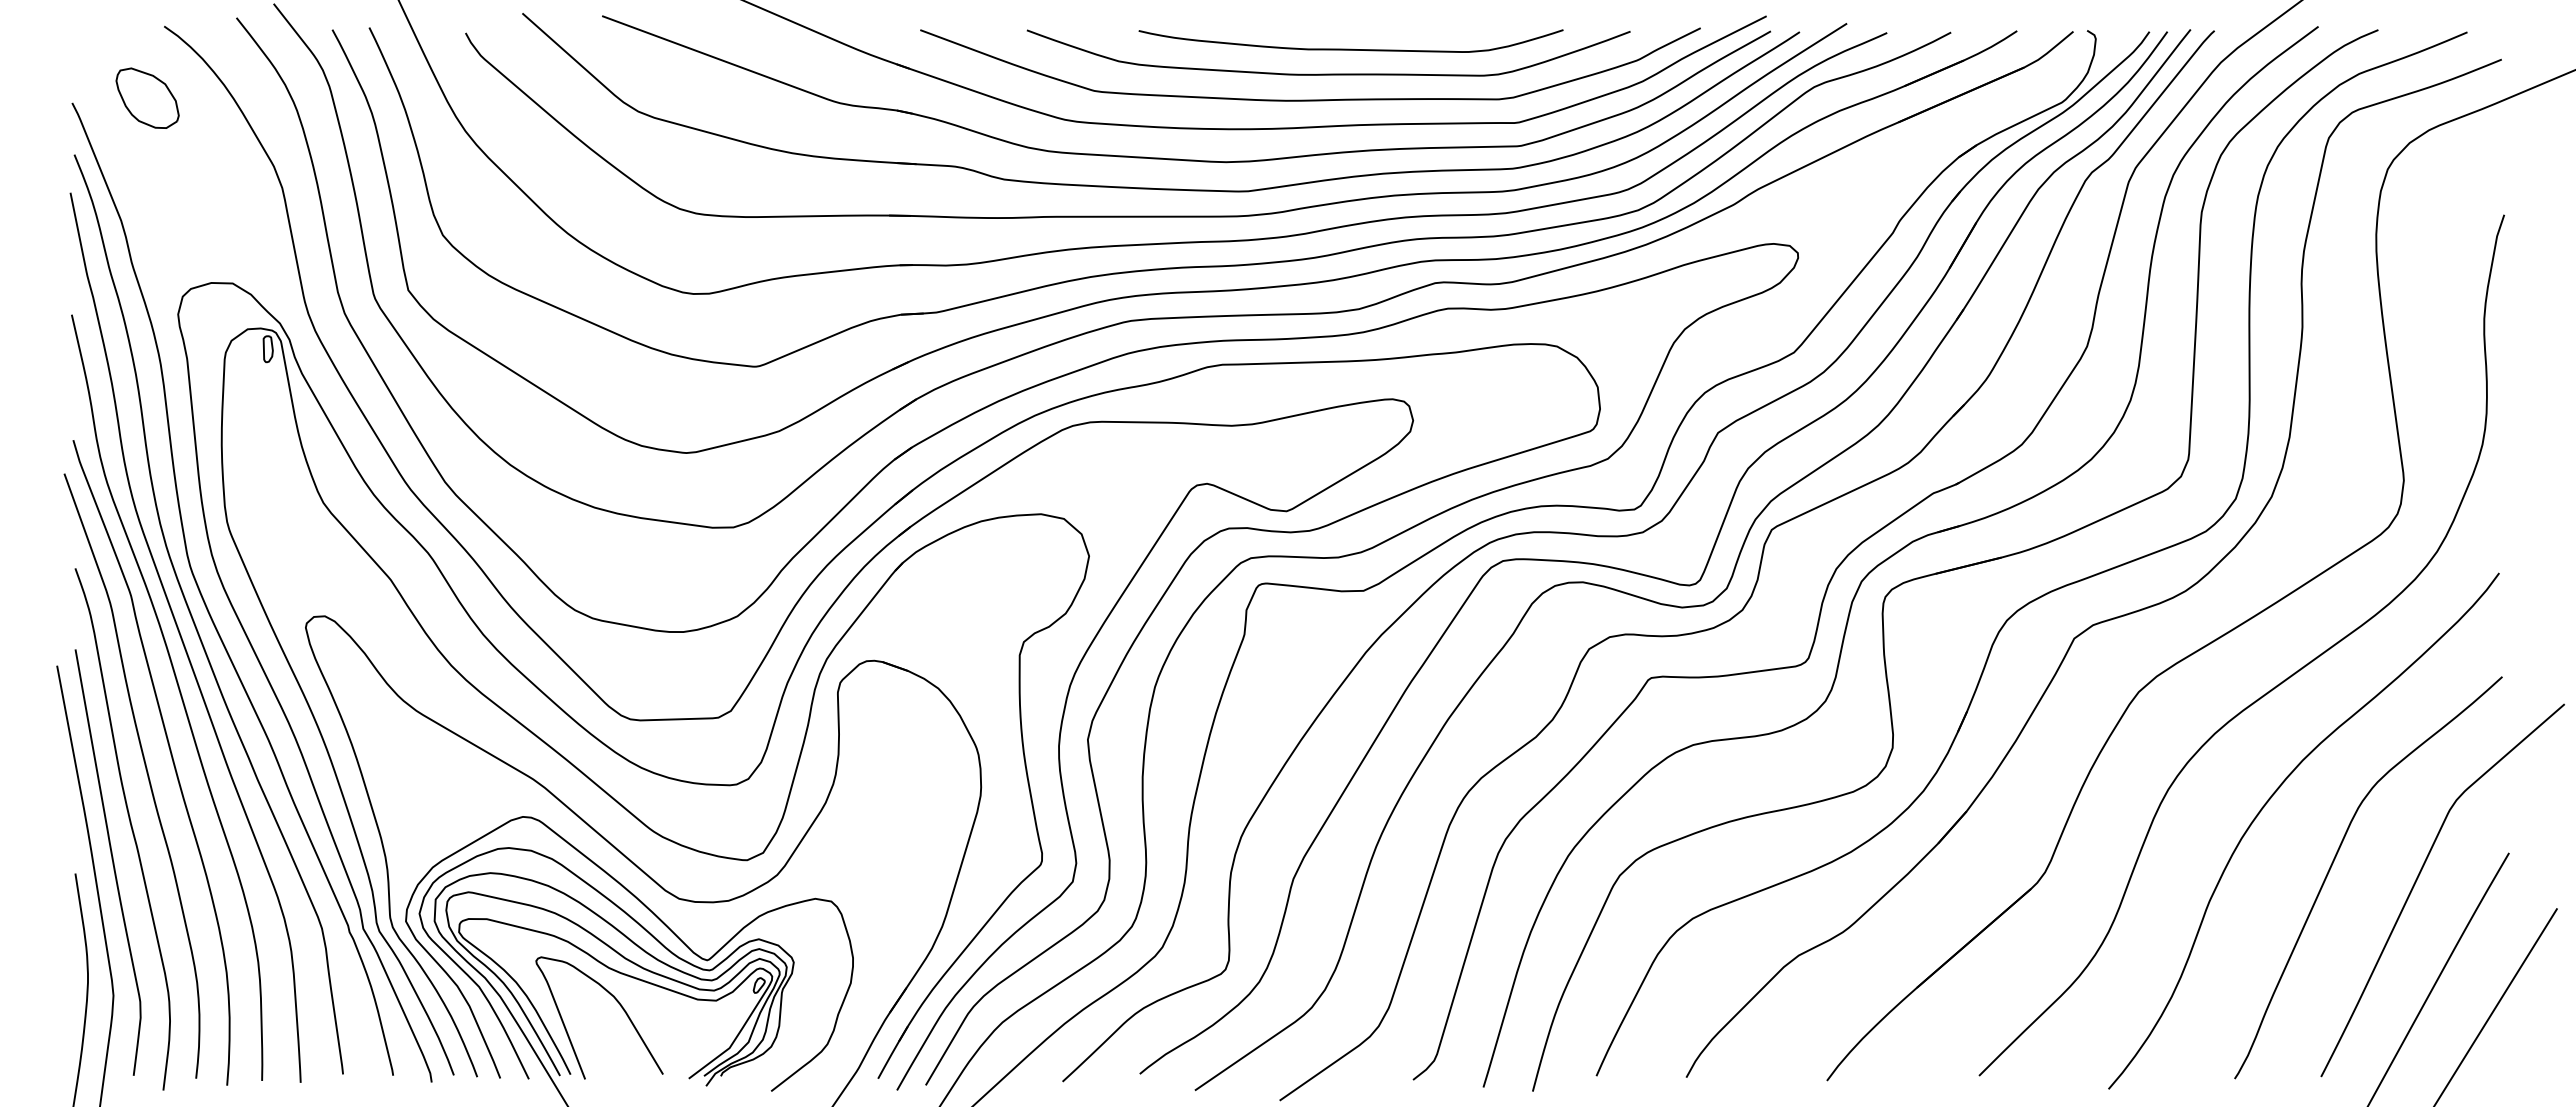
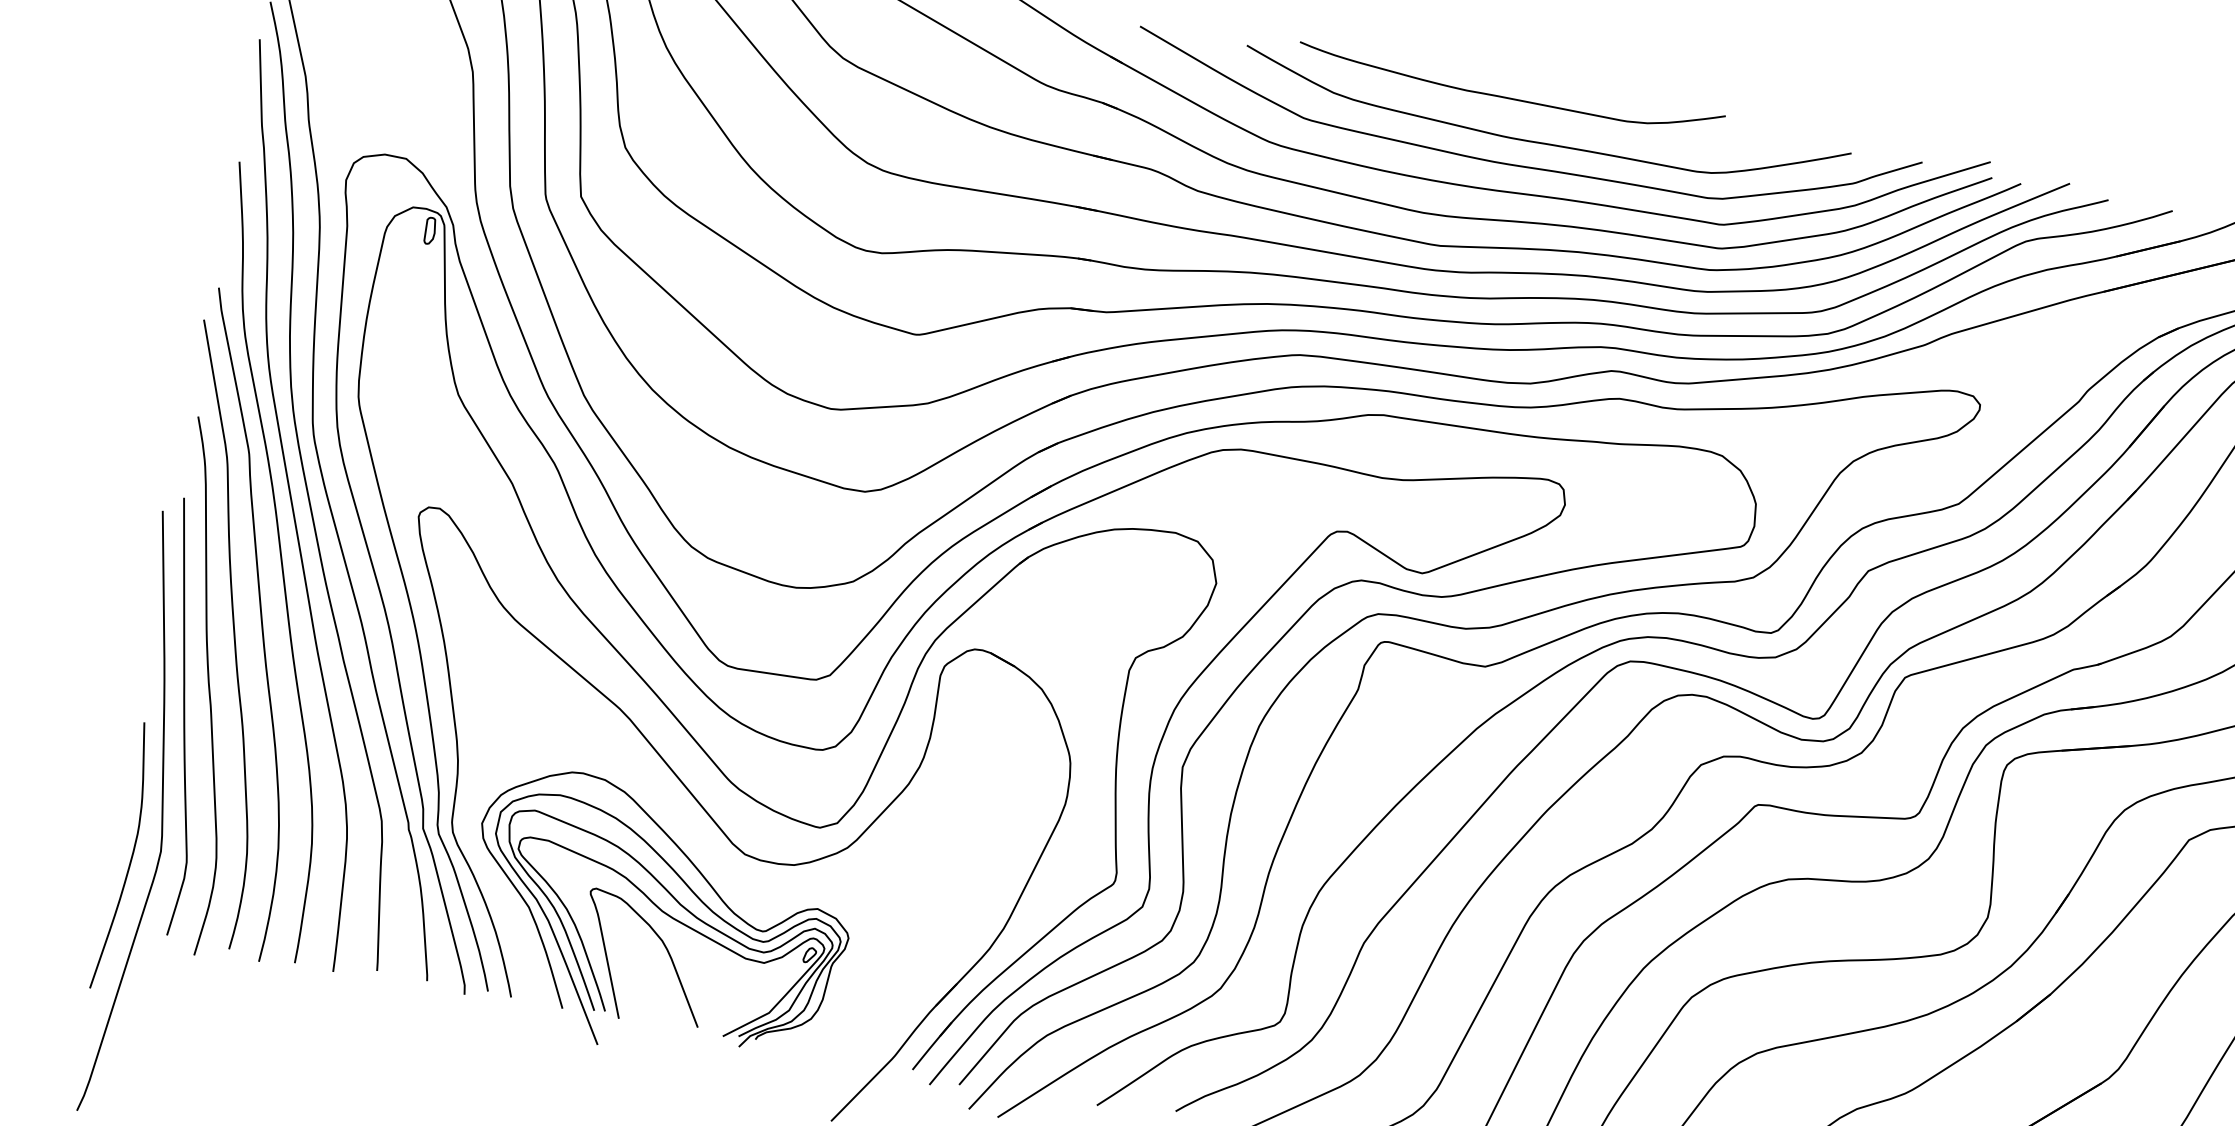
curve: (1350, 48) -> (1509, 97), moved
curve: (660, 921) -> (722, 873), removed

